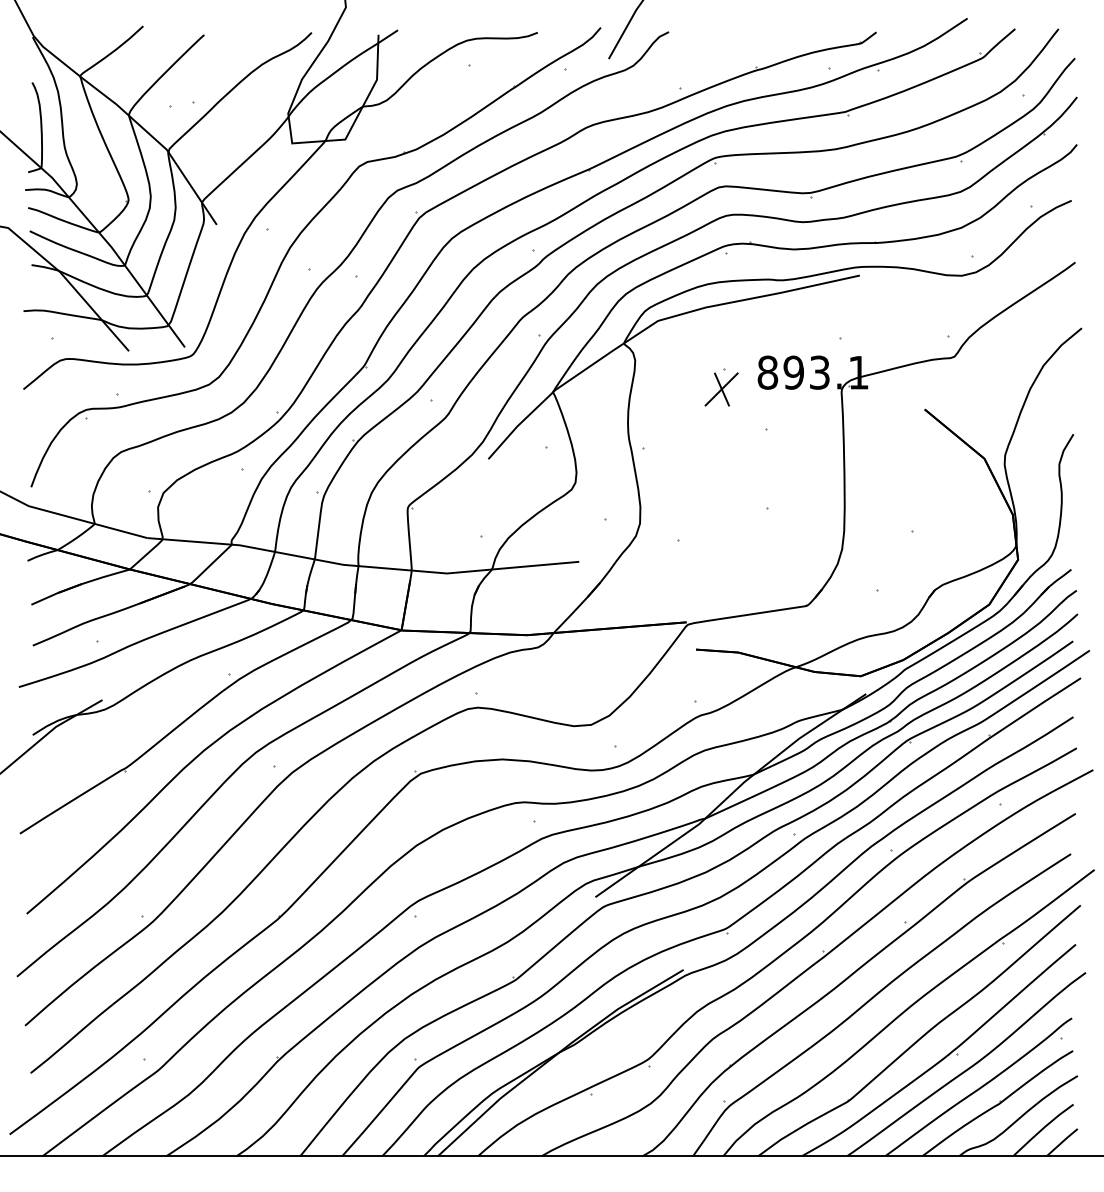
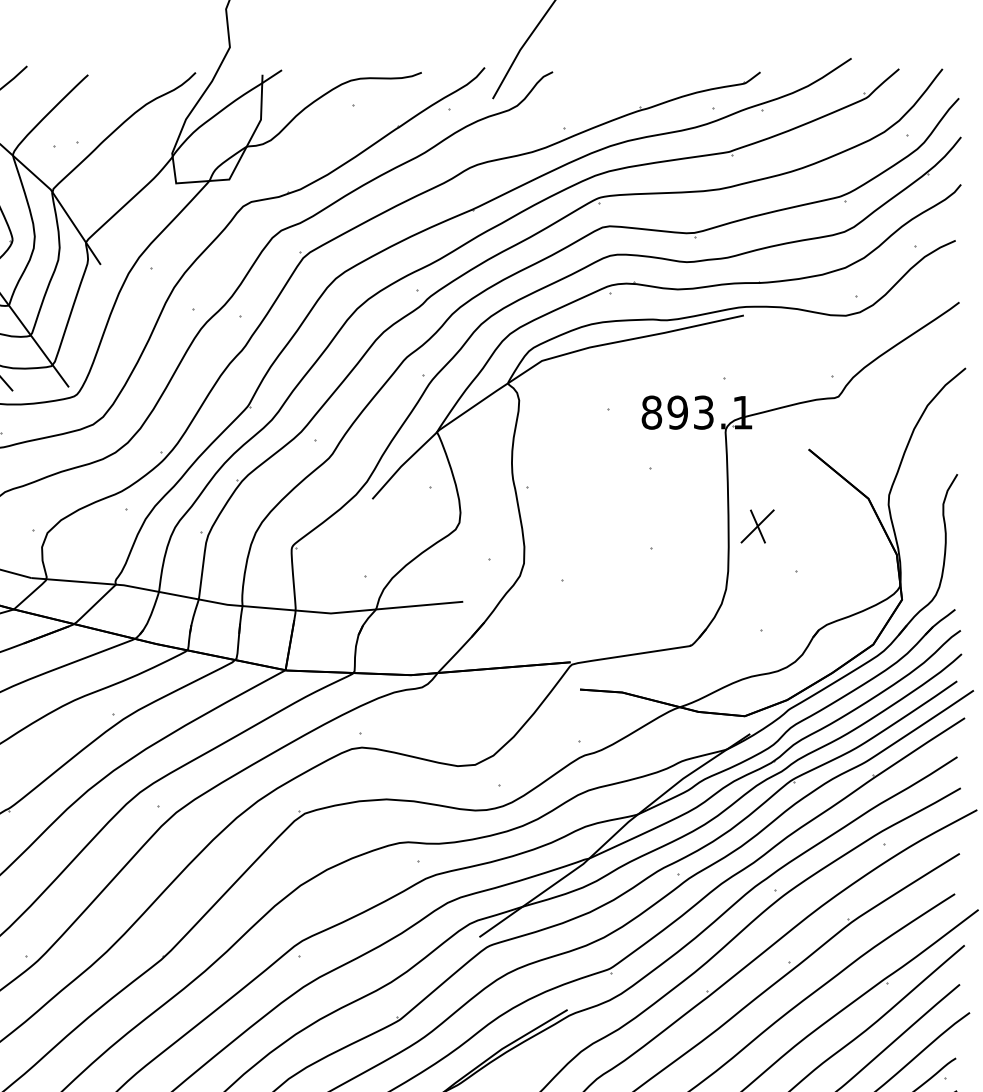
part: (721, 389) -> (757, 526), moved

